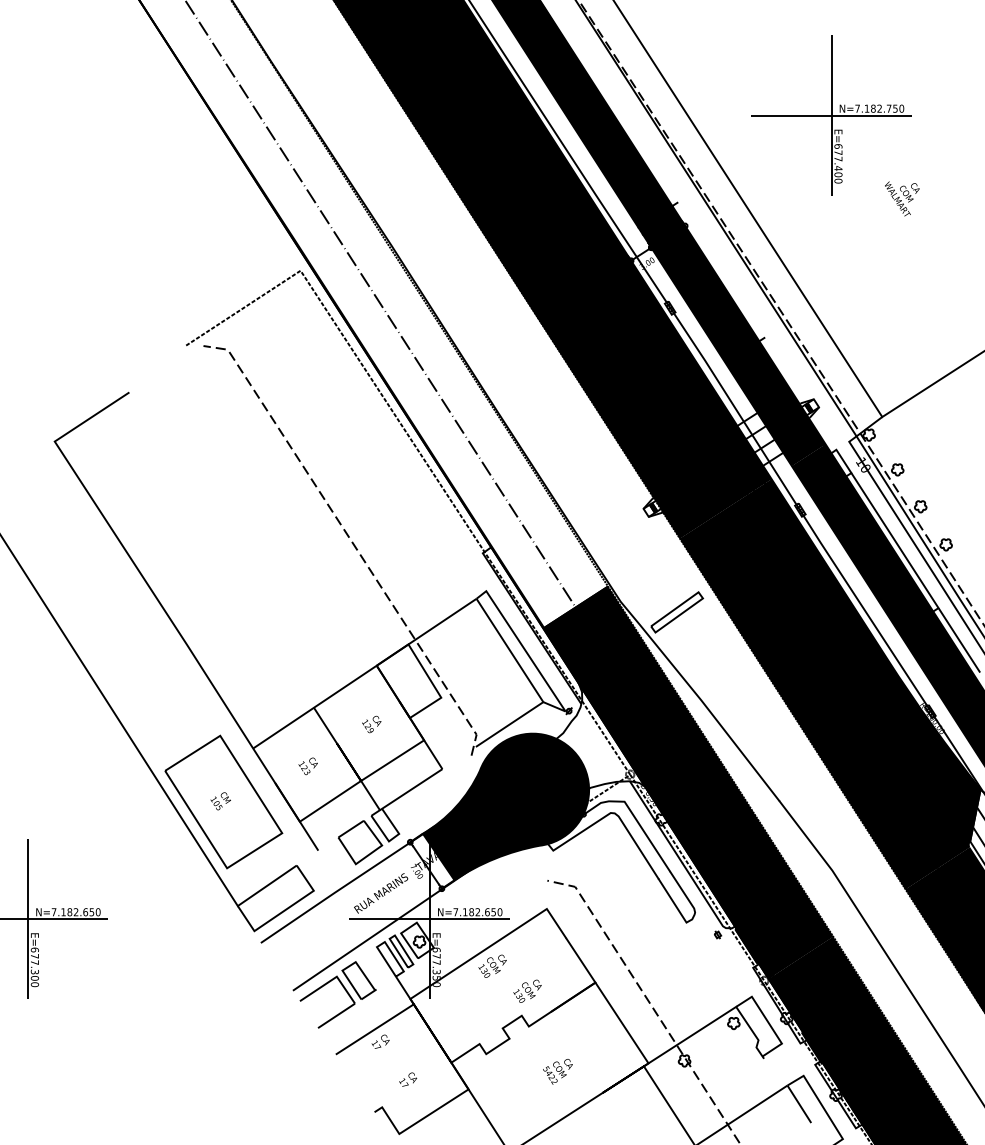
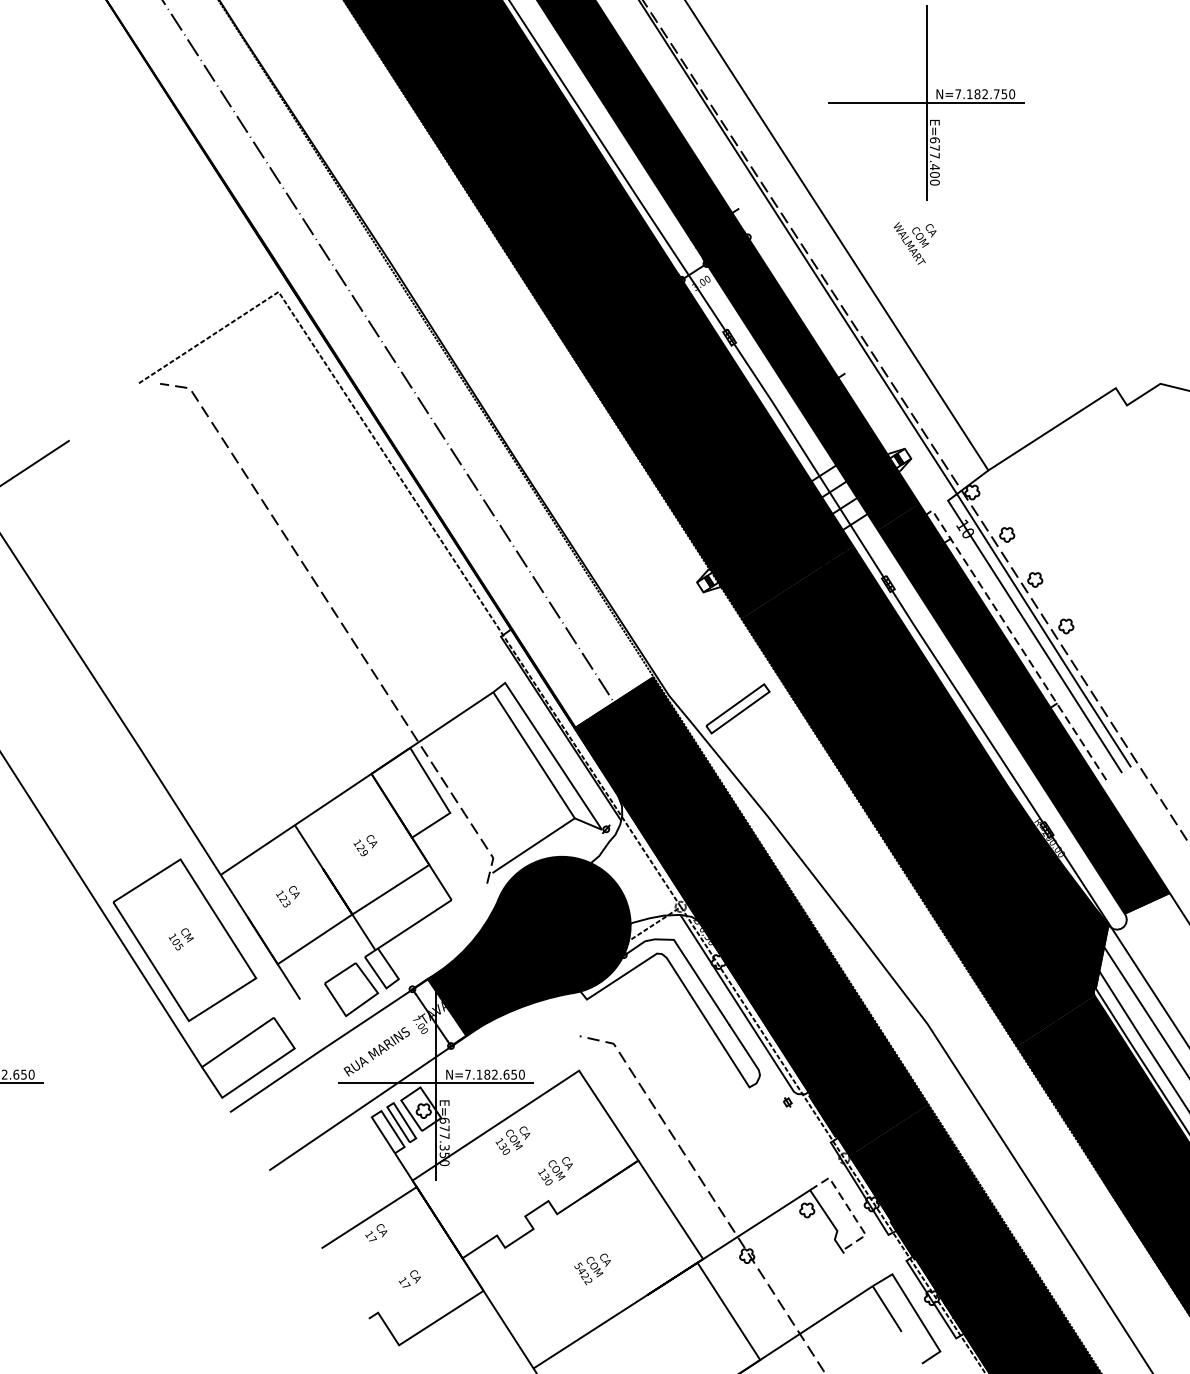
text: (902, 198) -> (915, 242), moved
line: (905, 557) -> (1016, 641), solid -> dashed
part: (343, 988) -> (330, 1167), removed
line: (768, 1022) -> (849, 1209), solid -> dashed

